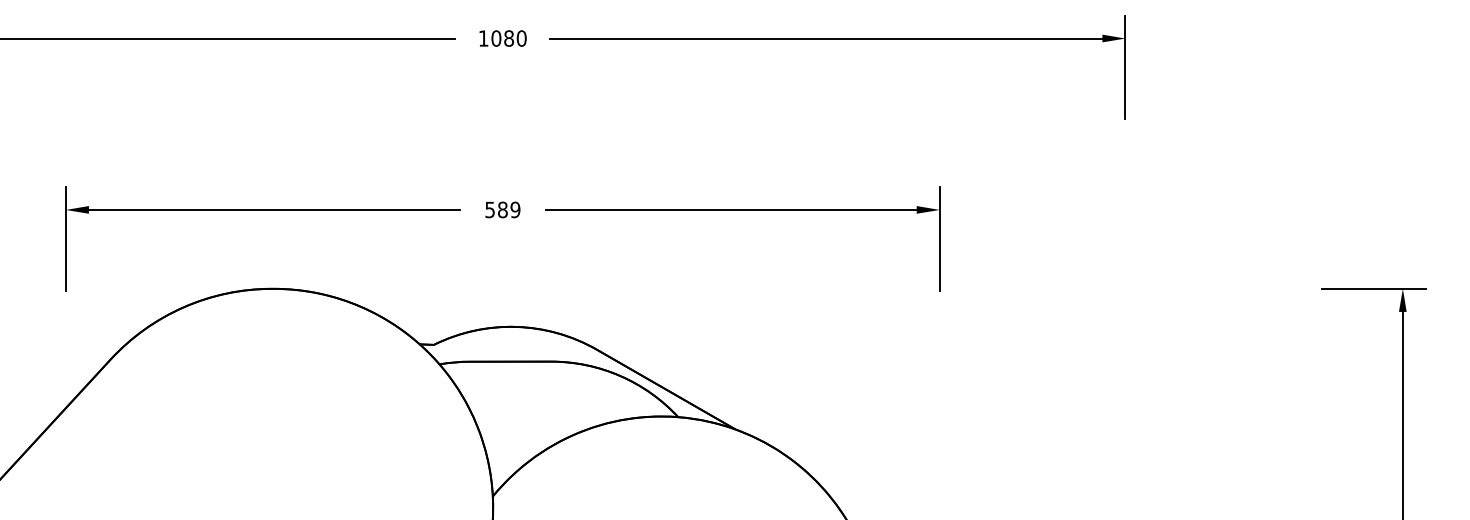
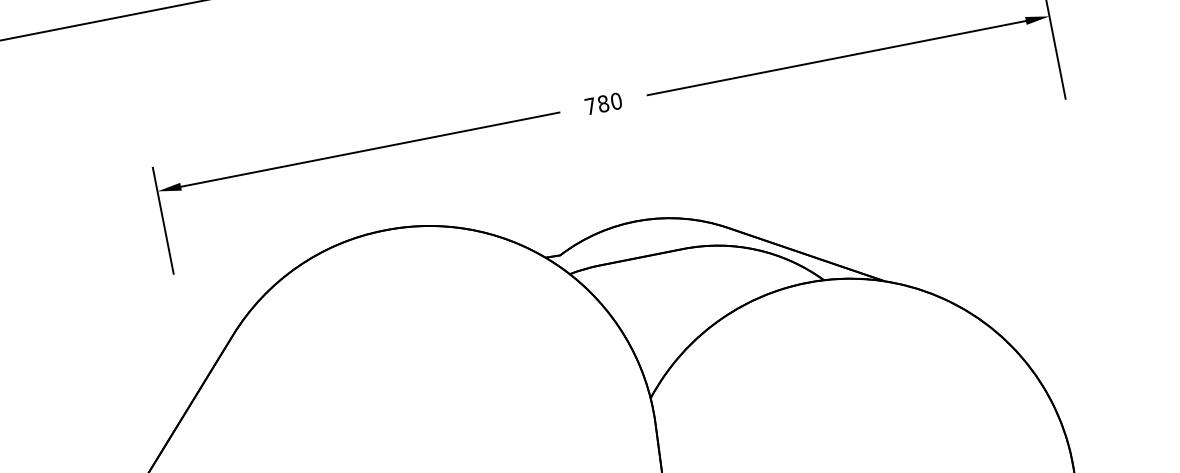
text: (502, 210) -> (603, 104), 589 -> 780

